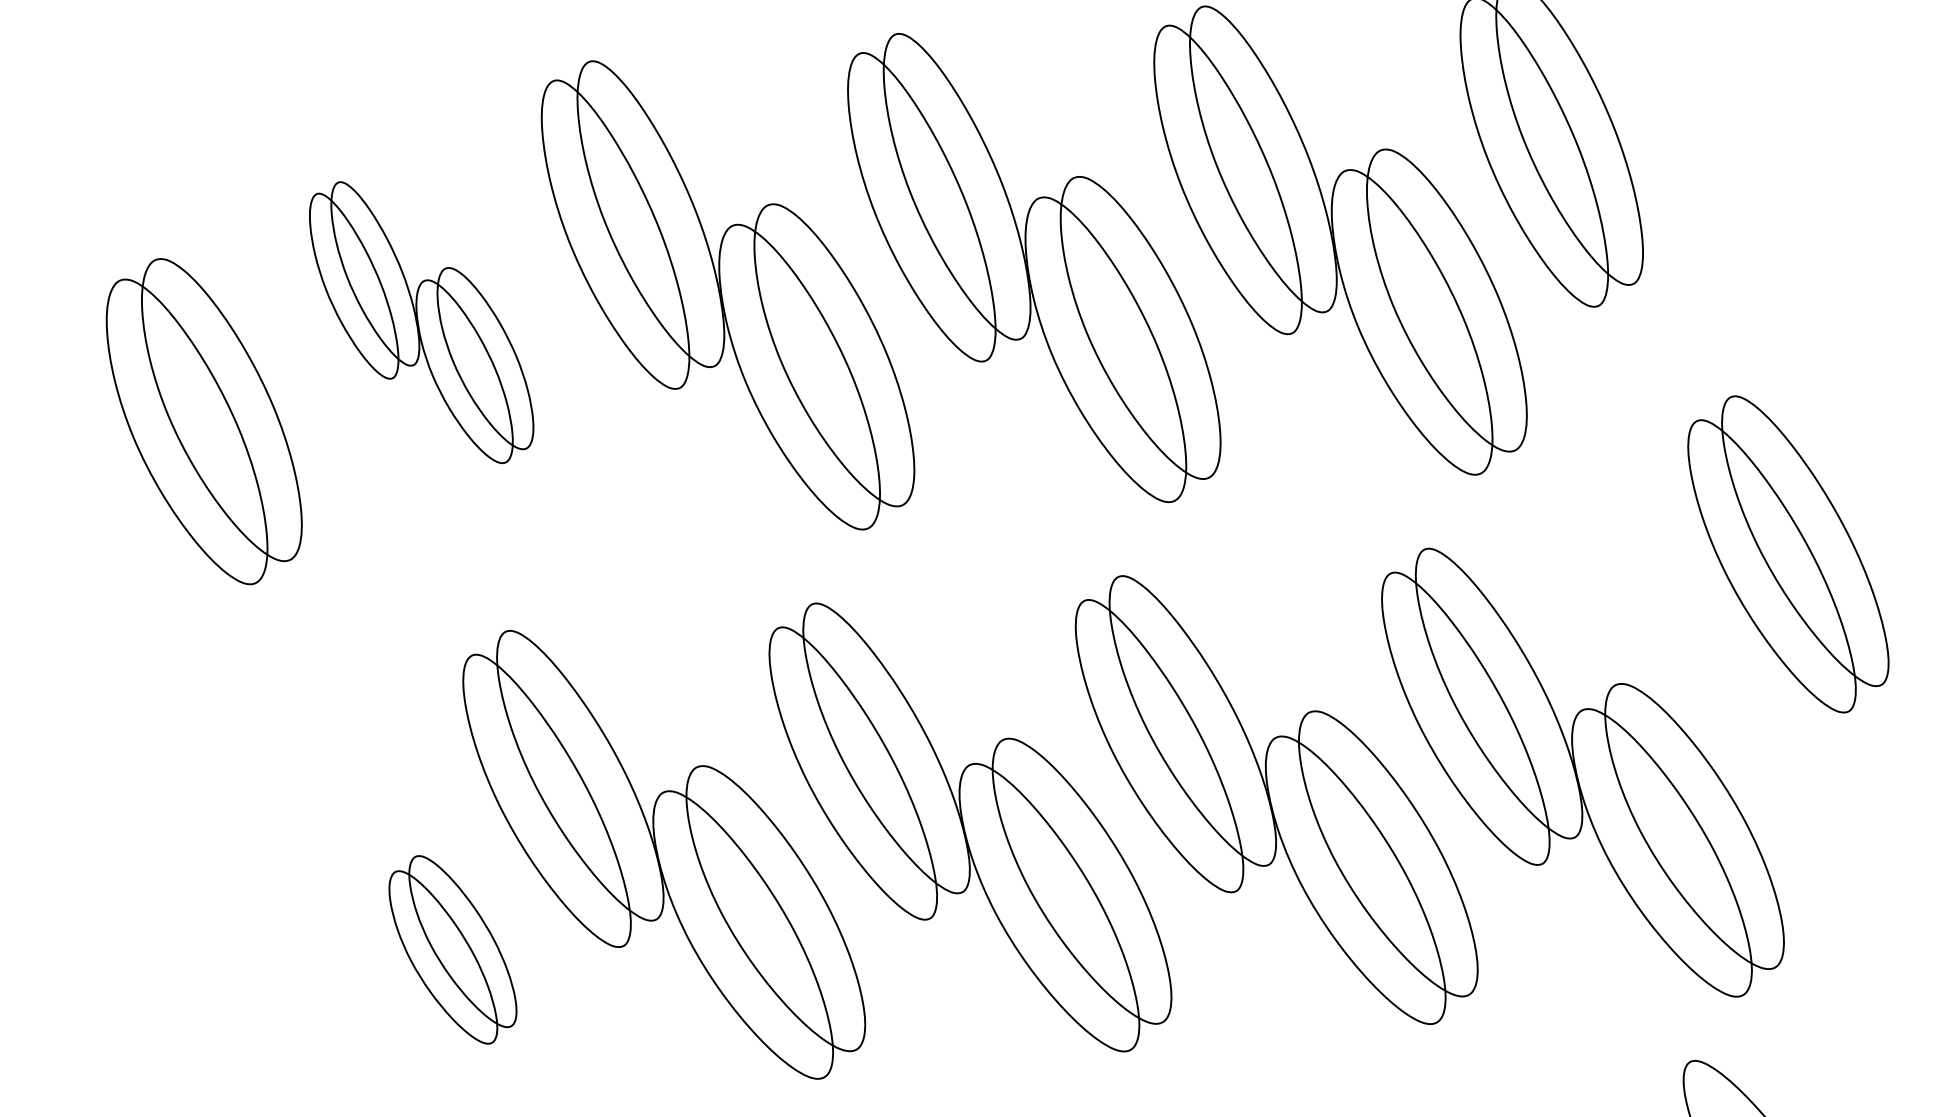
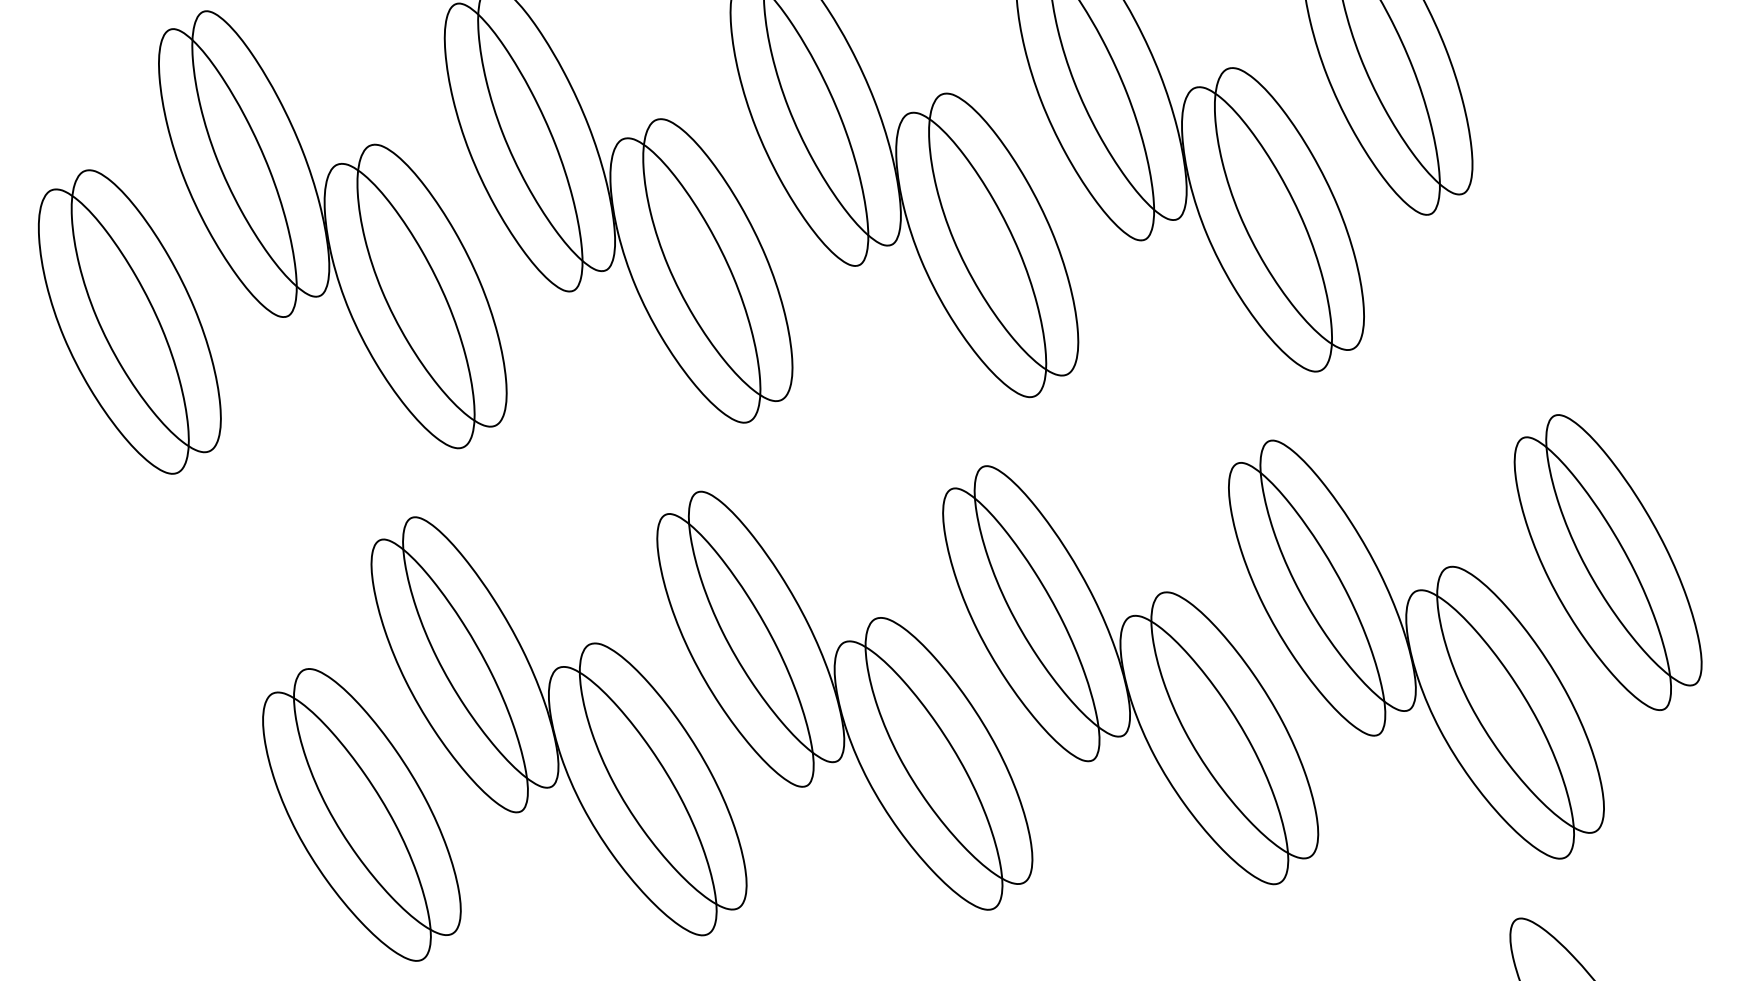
part: (421, 322) -> (332, 229), size x1.67
part: (1788, 554) -> (1608, 562), moved
part: (452, 949) -> (361, 814), size x1.67

